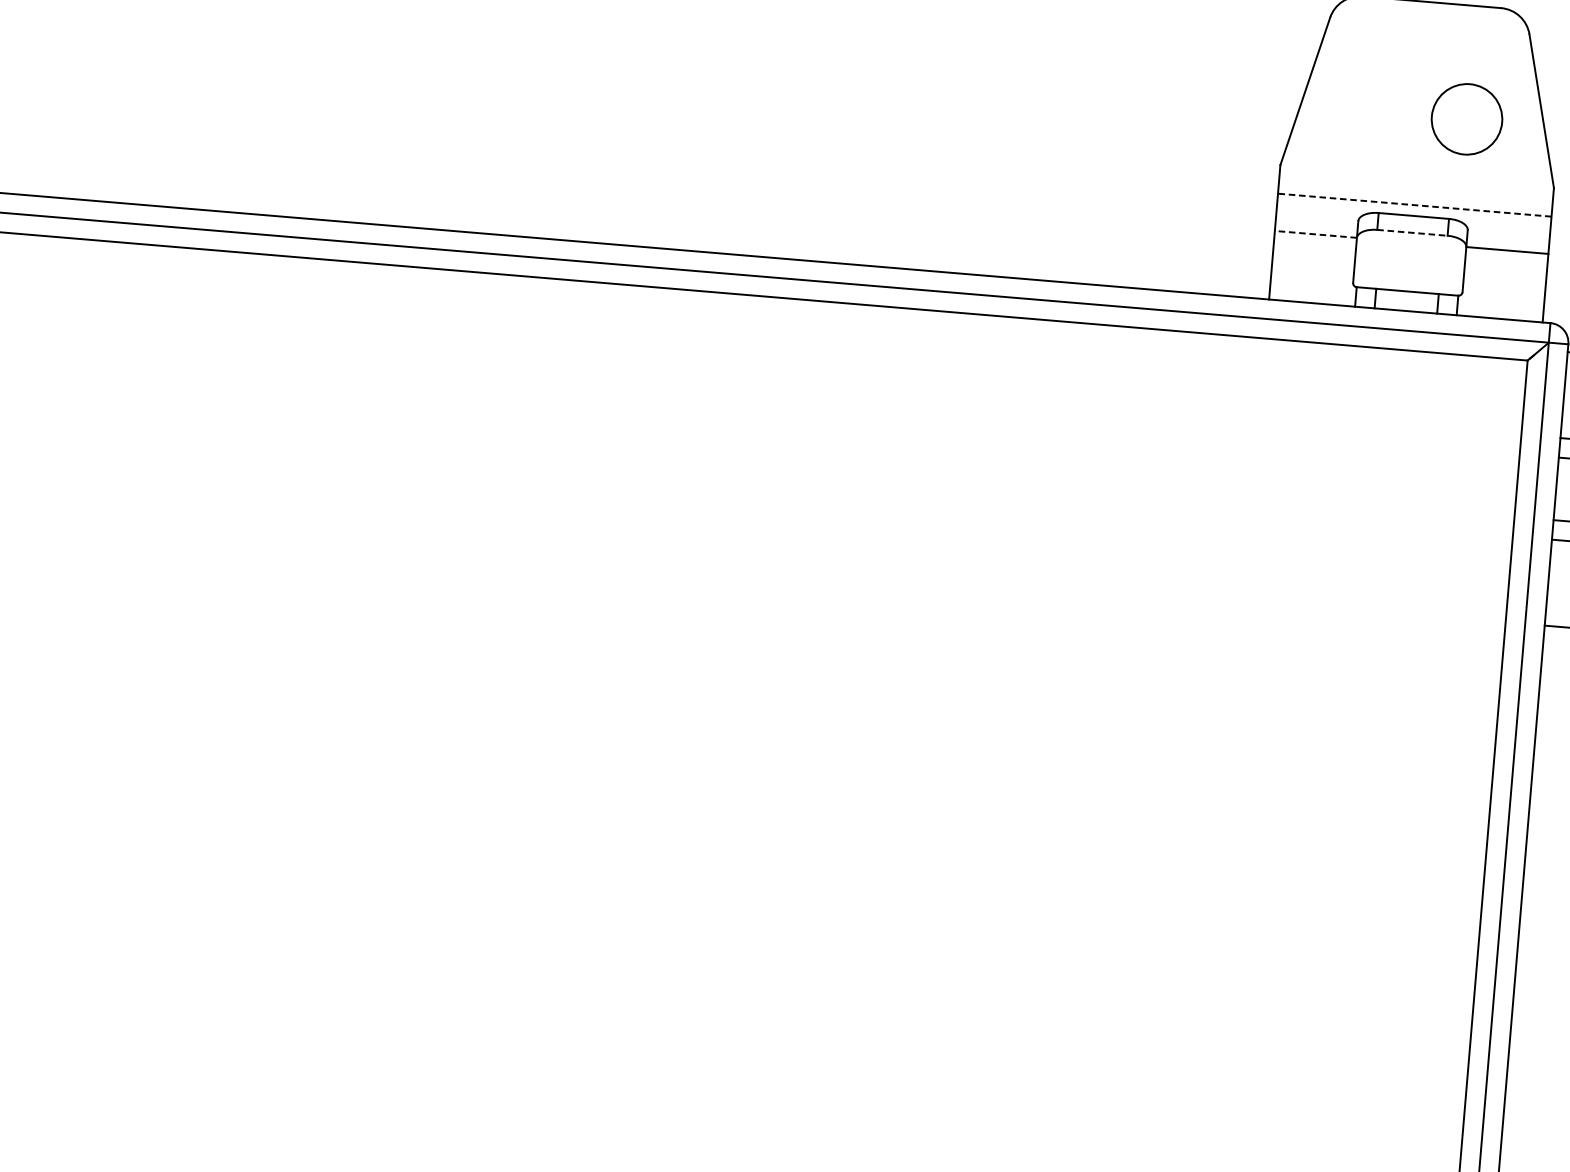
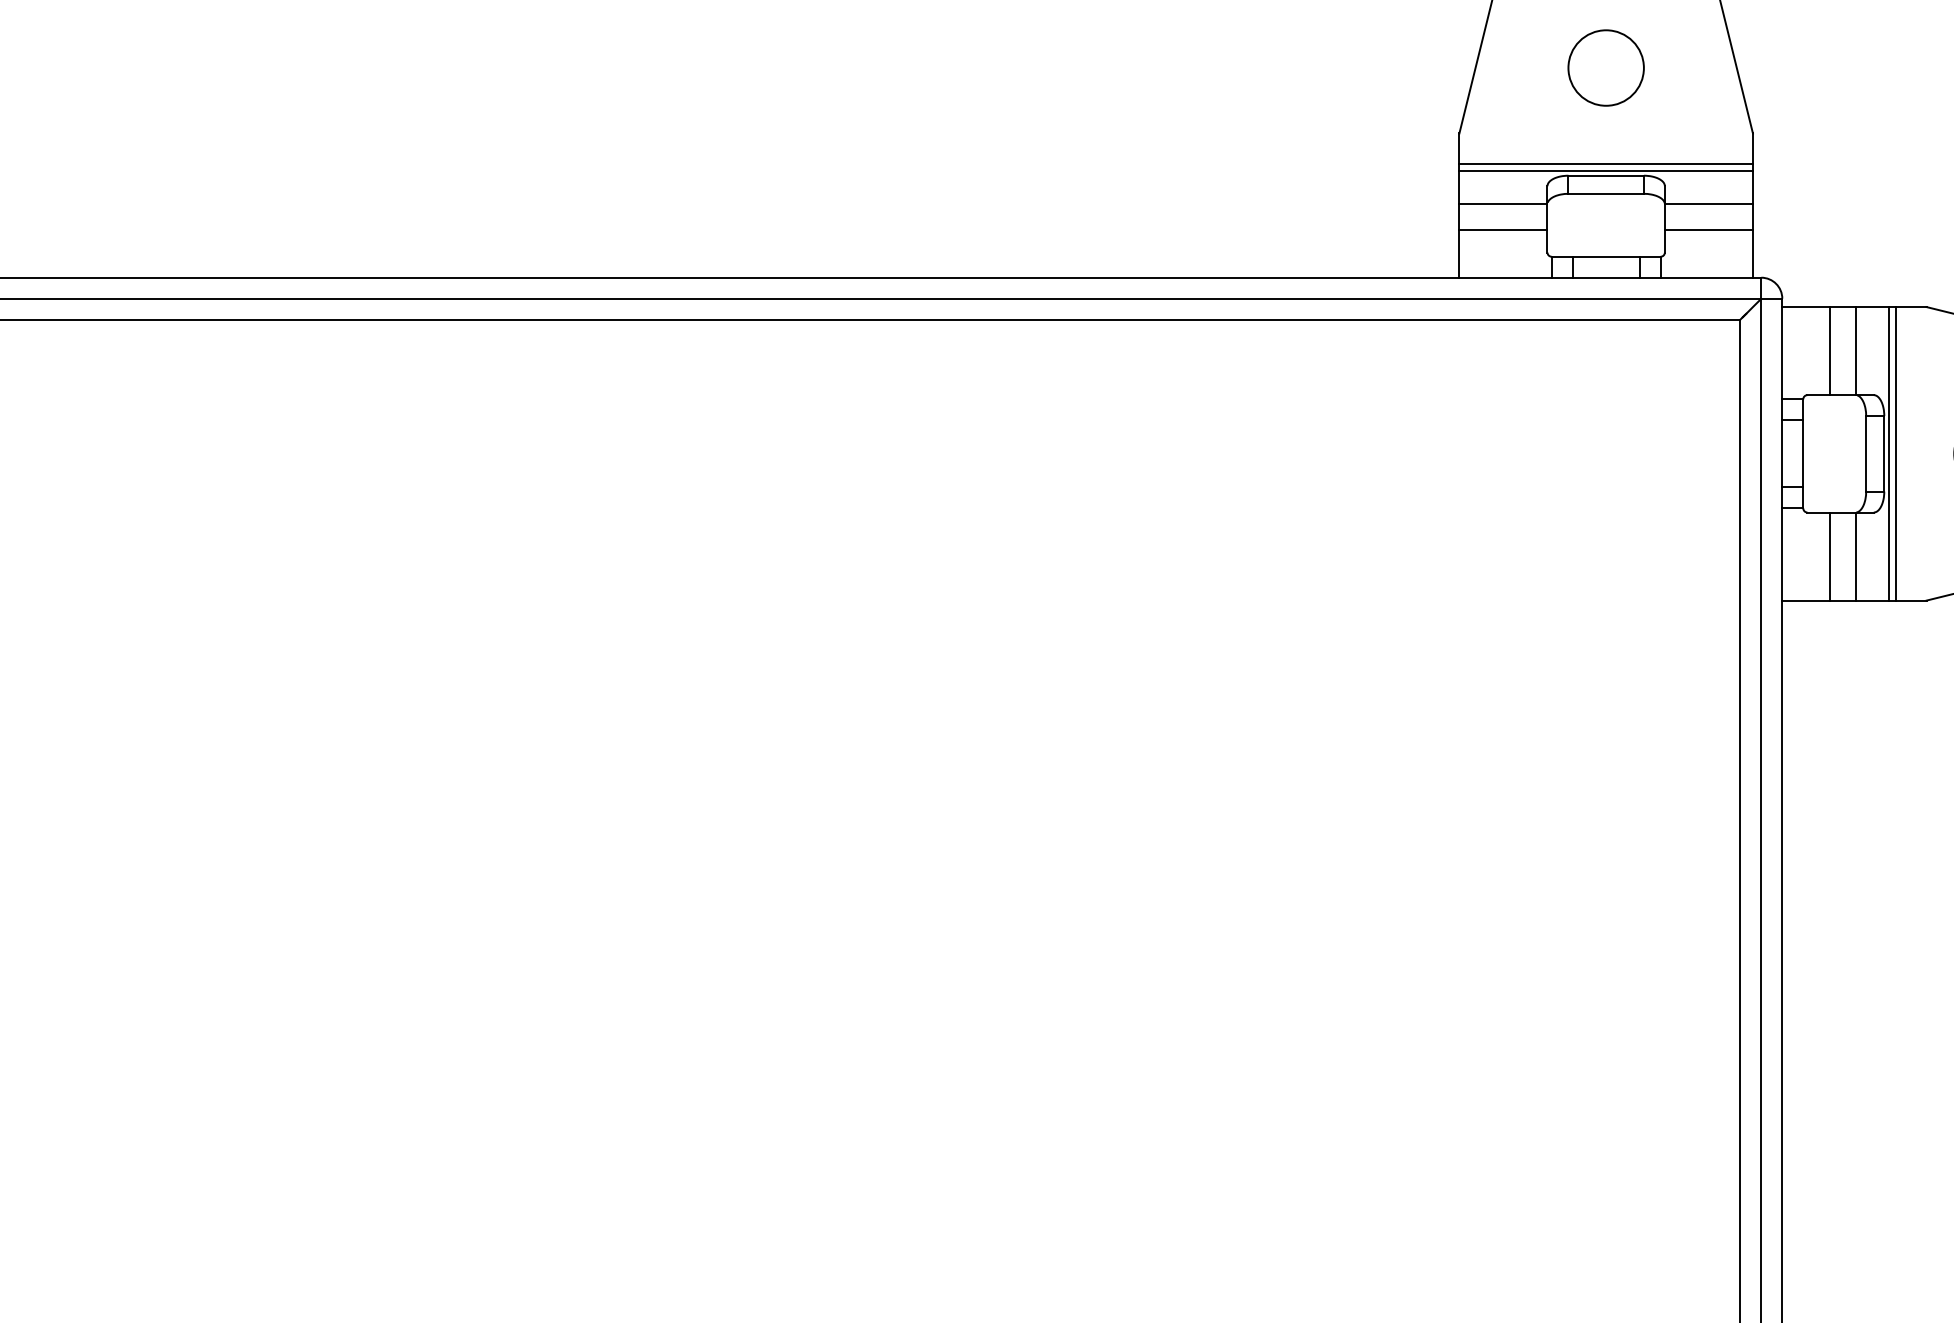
circle: (1466, 118) -> (1605, 67), moved
line: (1415, 205) -> (1606, 164), dashed -> solid
line: (1413, 211) -> (1605, 171), added
line: (1412, 232) -> (1606, 193), dashed -> solid
line: (1315, 234) -> (1502, 204), dashed -> solid
line: (1313, 258) -> (1503, 229), added
line: (1505, 274) -> (1708, 229), added

